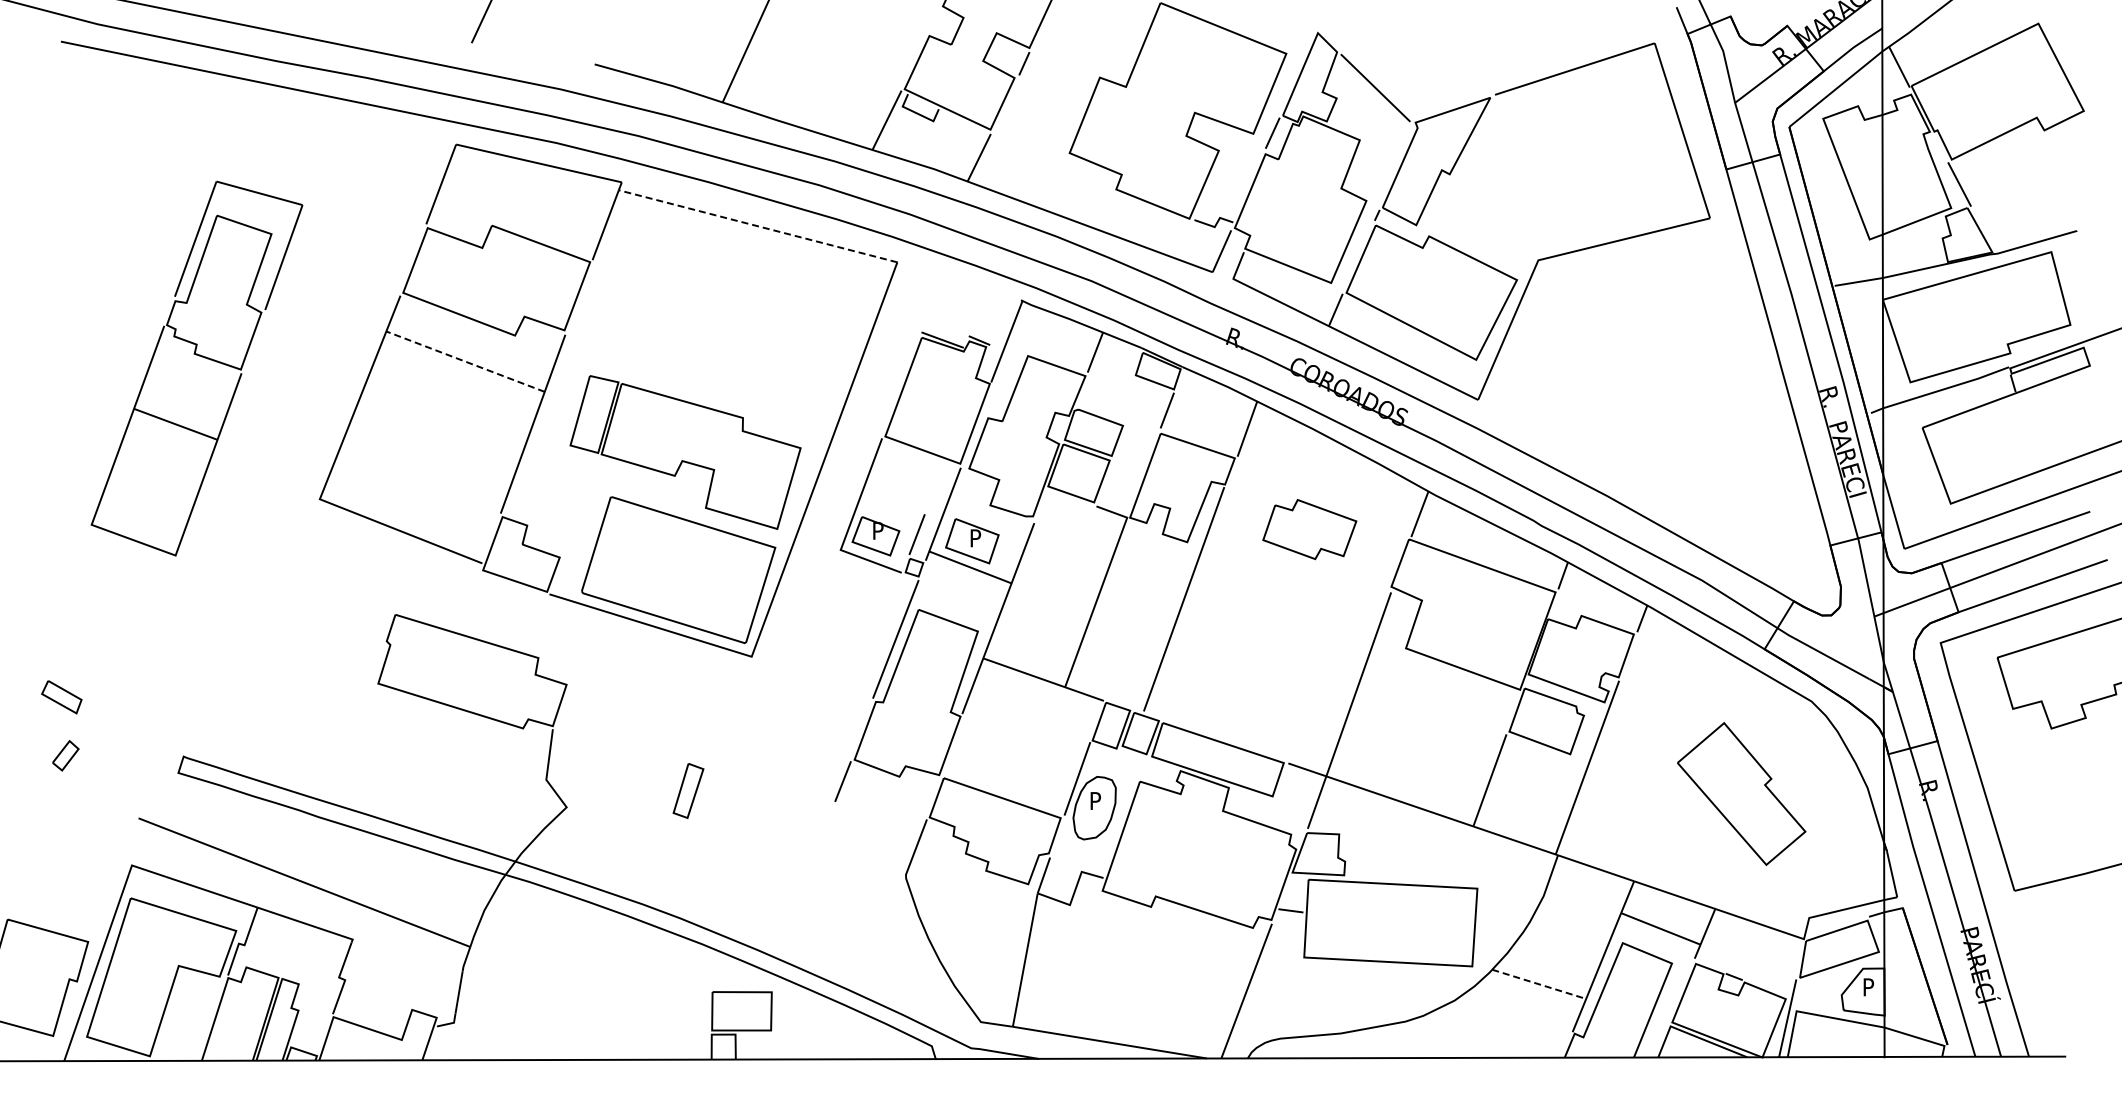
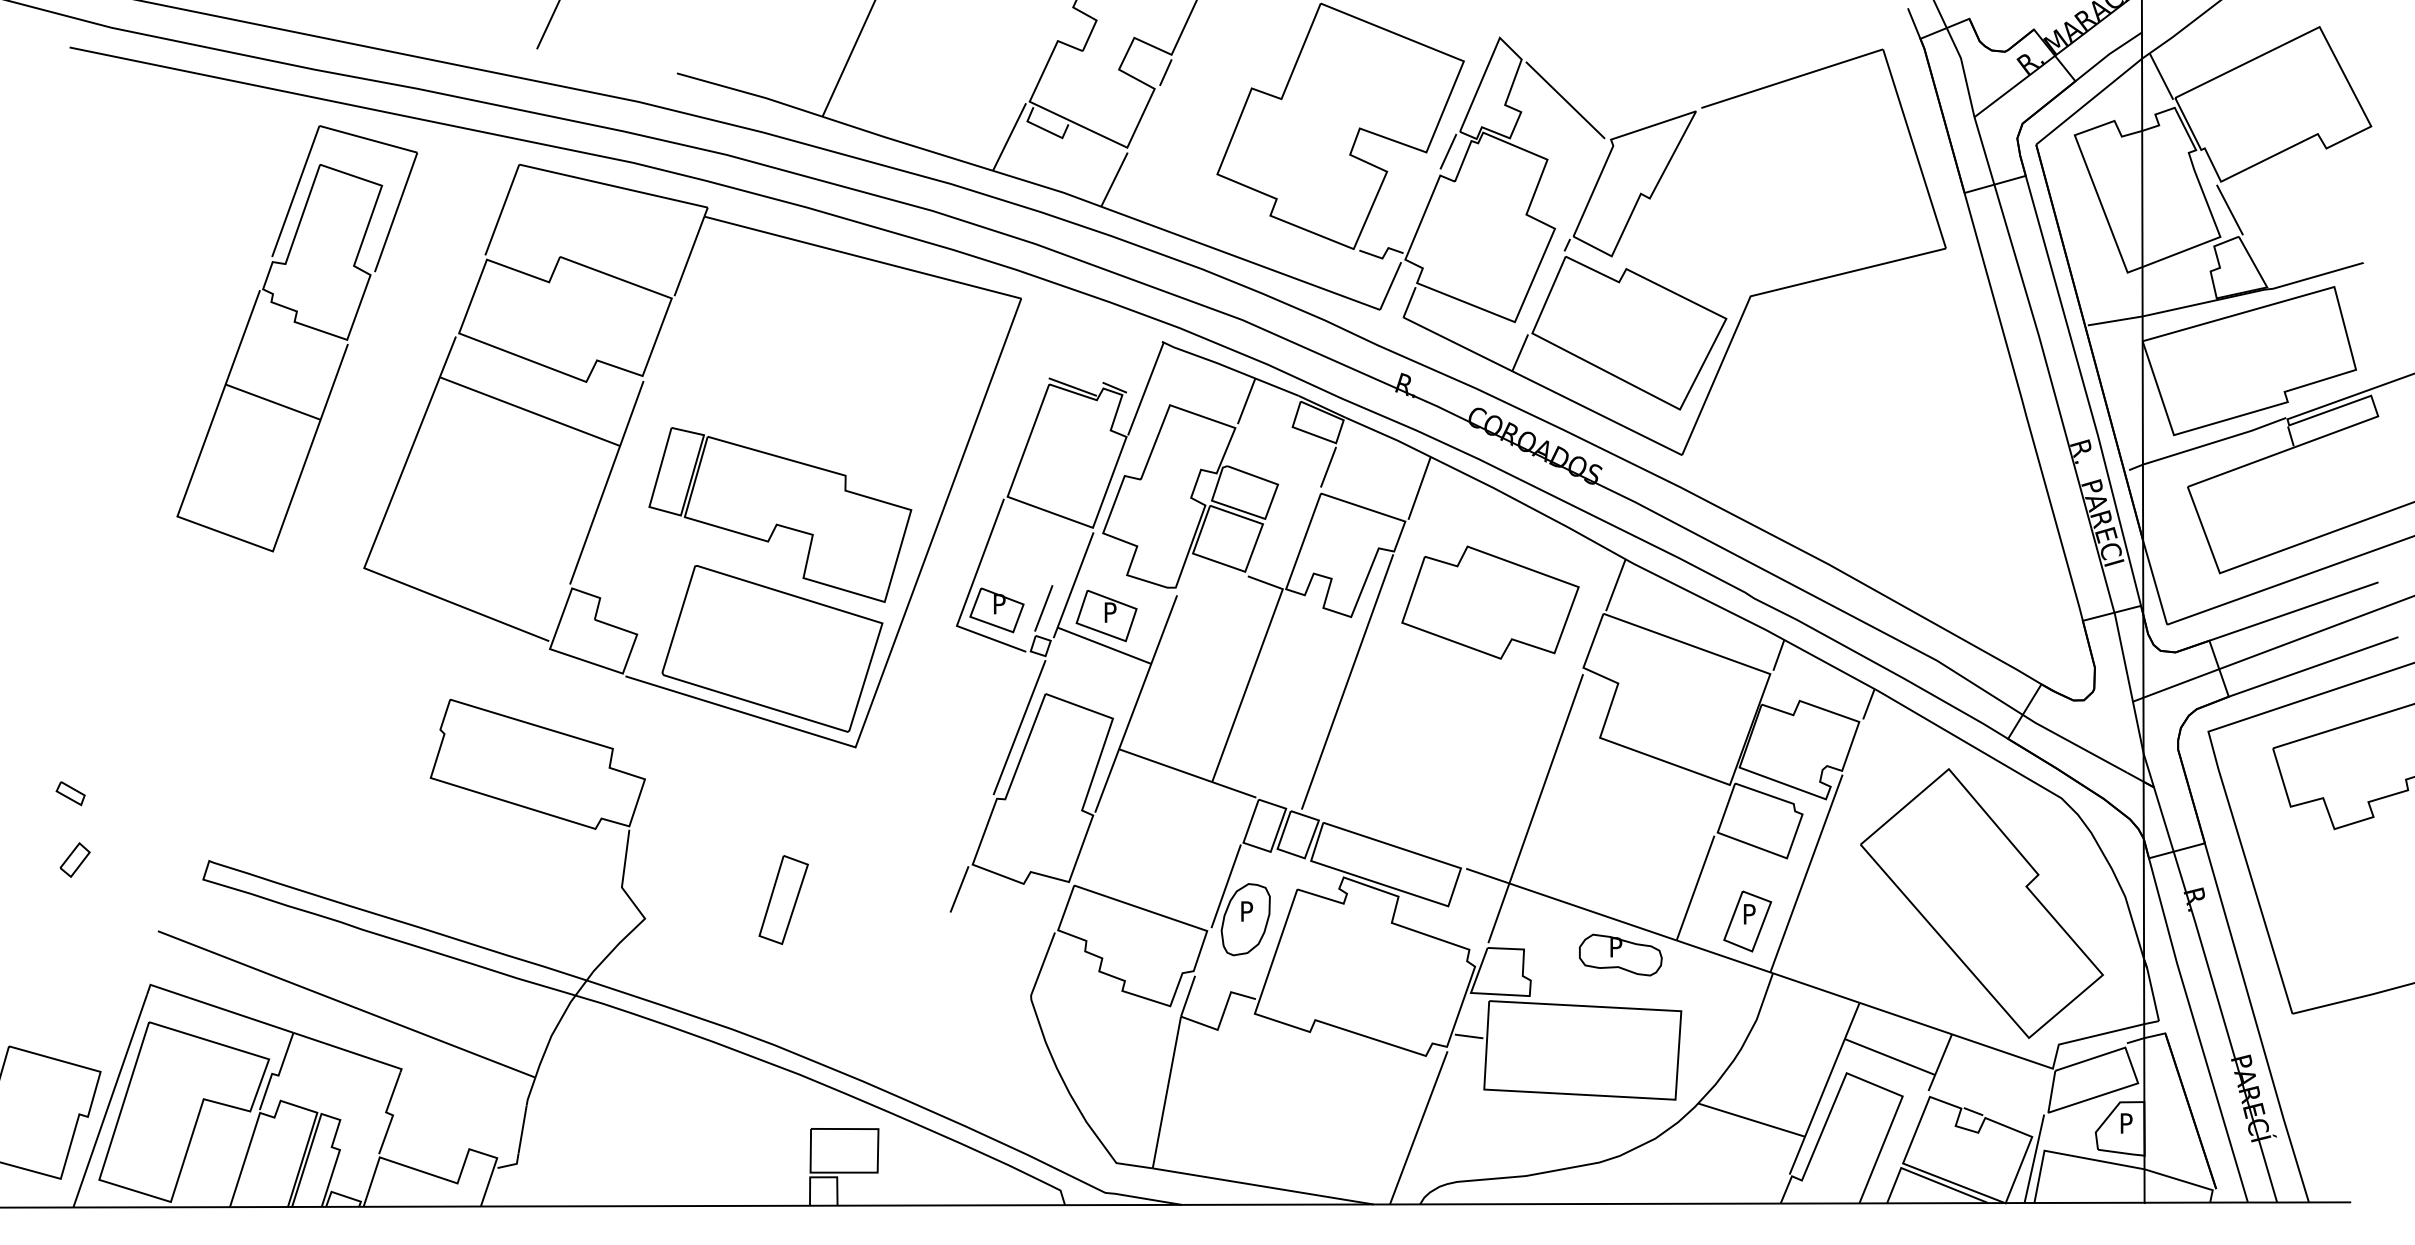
line: (758, 226) -> (863, 257), dashed -> solid
part: (201, 357) -> (302, 326), moved
line: (465, 361) -> (529, 411), dashed -> solid
part: (1309, 529) -> (1490, 602), size x1.67
part: (61, 697) -> (70, 793), size x0.62
part: (688, 790) -> (783, 899), size x1.43
part: (1741, 793) -> (1981, 902), size x1.67
part: (1535, 809) -> (1747, 921), added
part: (1424, 839) -> (1621, 955), added
line: (1539, 984) -> (1751, 1120), dashed -> solid

